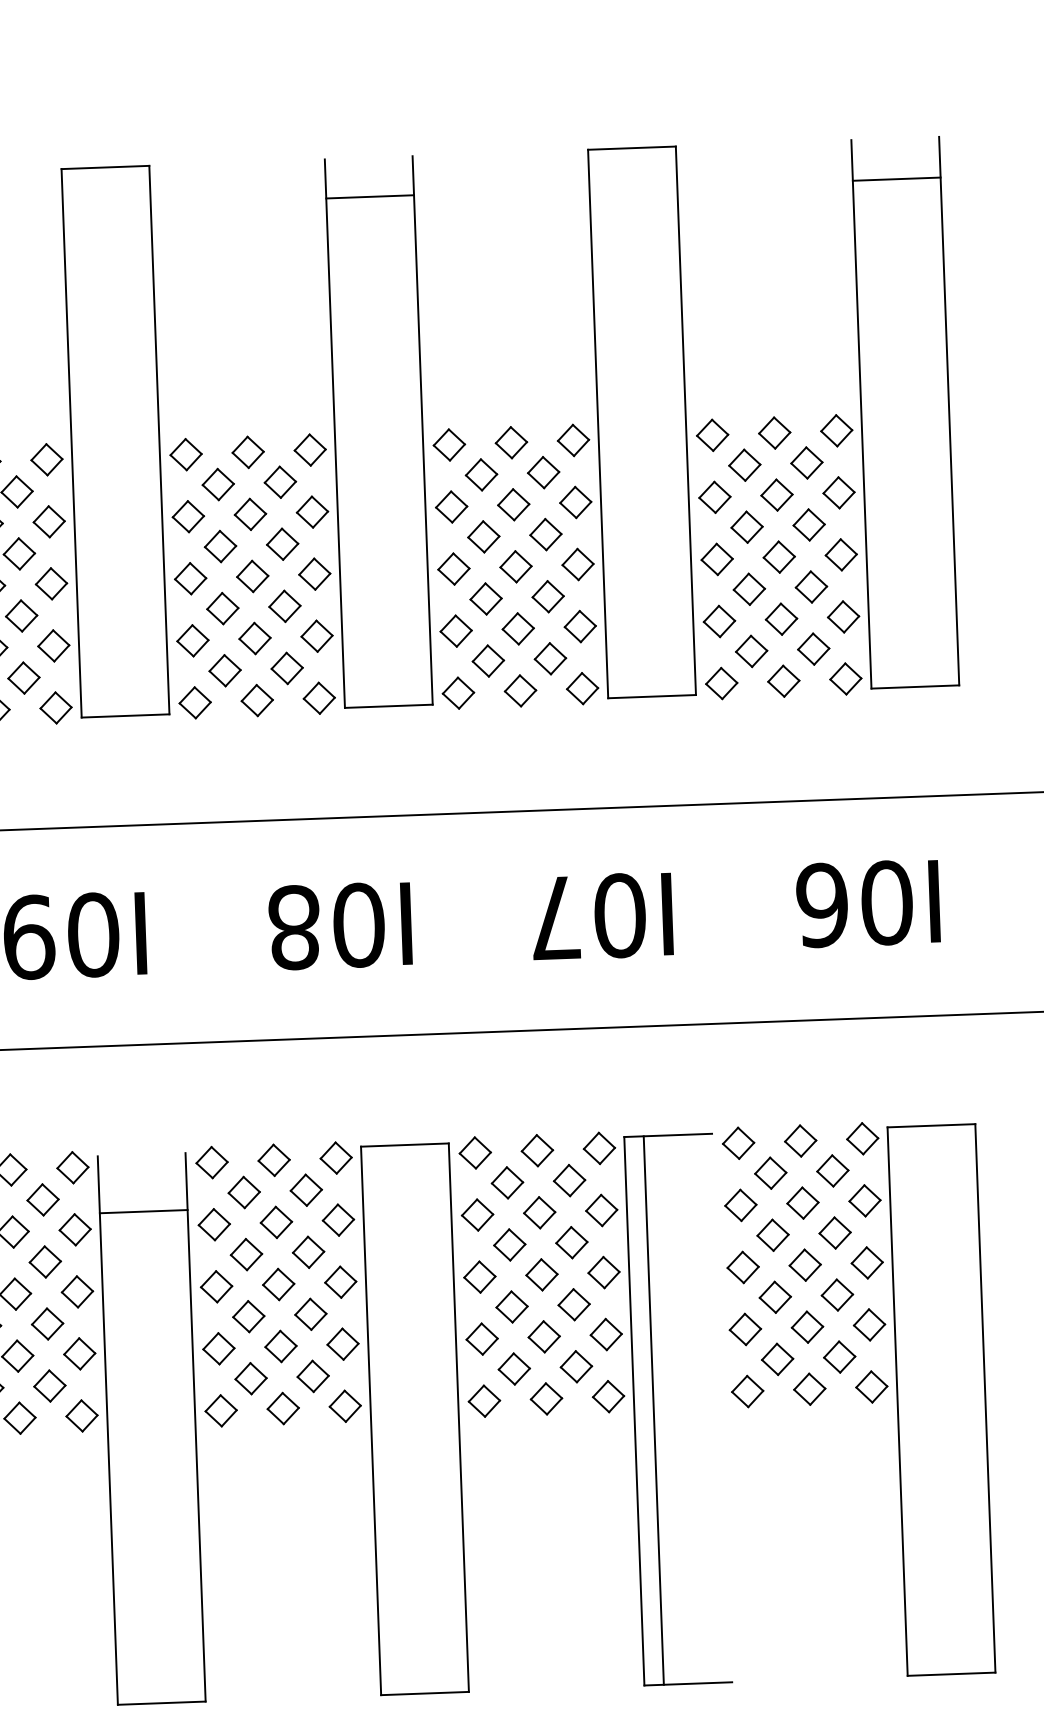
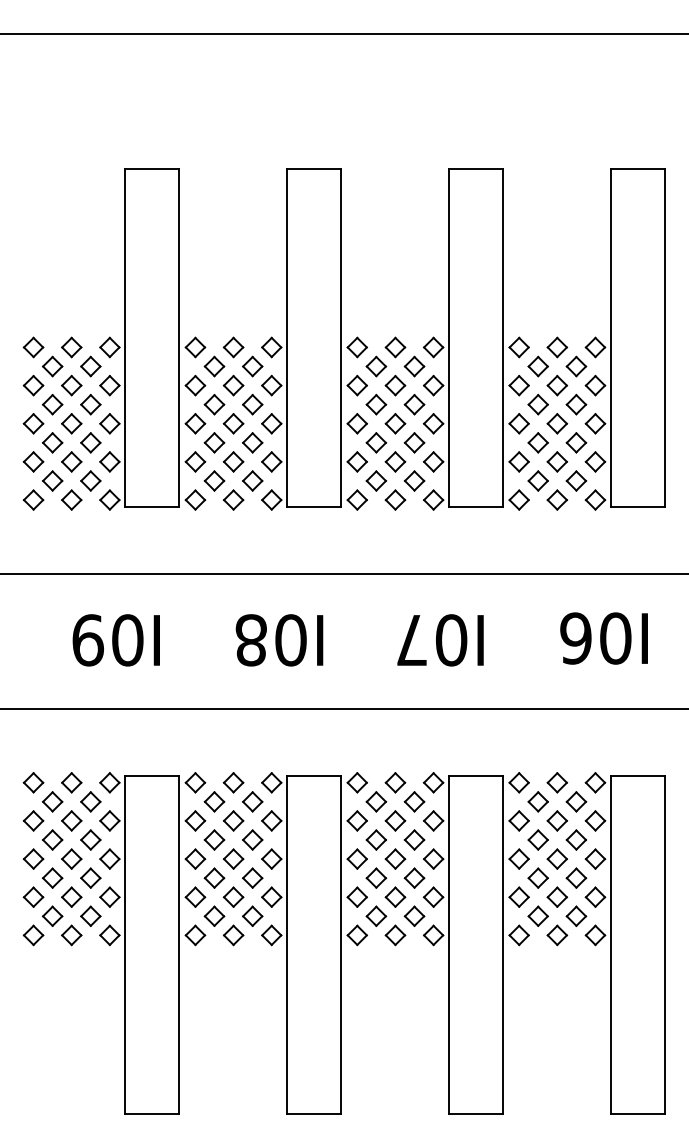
line: (895, 179) -> (637, 169), moved
line: (370, 197) -> (314, 169), moved
line: (143, 1211) -> (152, 776), moved
line: (654, 1409) -> (503, 944), moved

